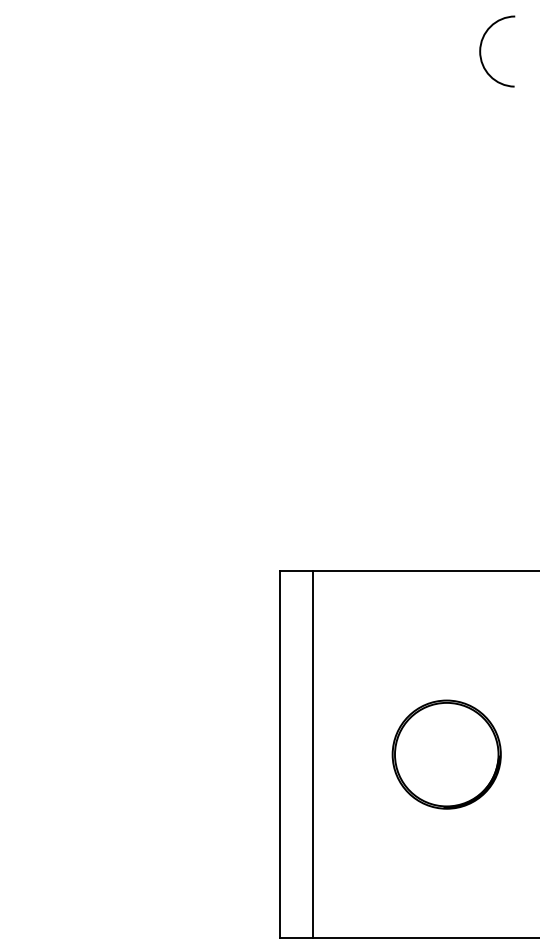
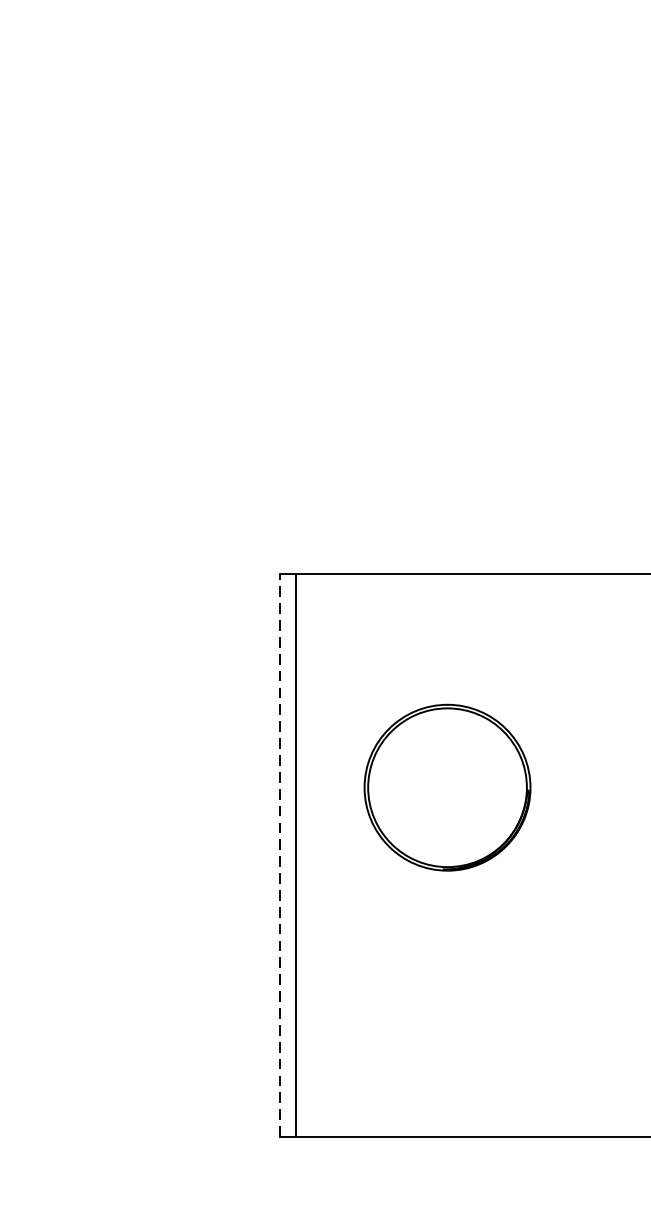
line: (279, 754) -> (280, 854), solid -> dashed
line: (313, 754) -> (296, 854), moved
part: (446, 754) -> (447, 787), moved

